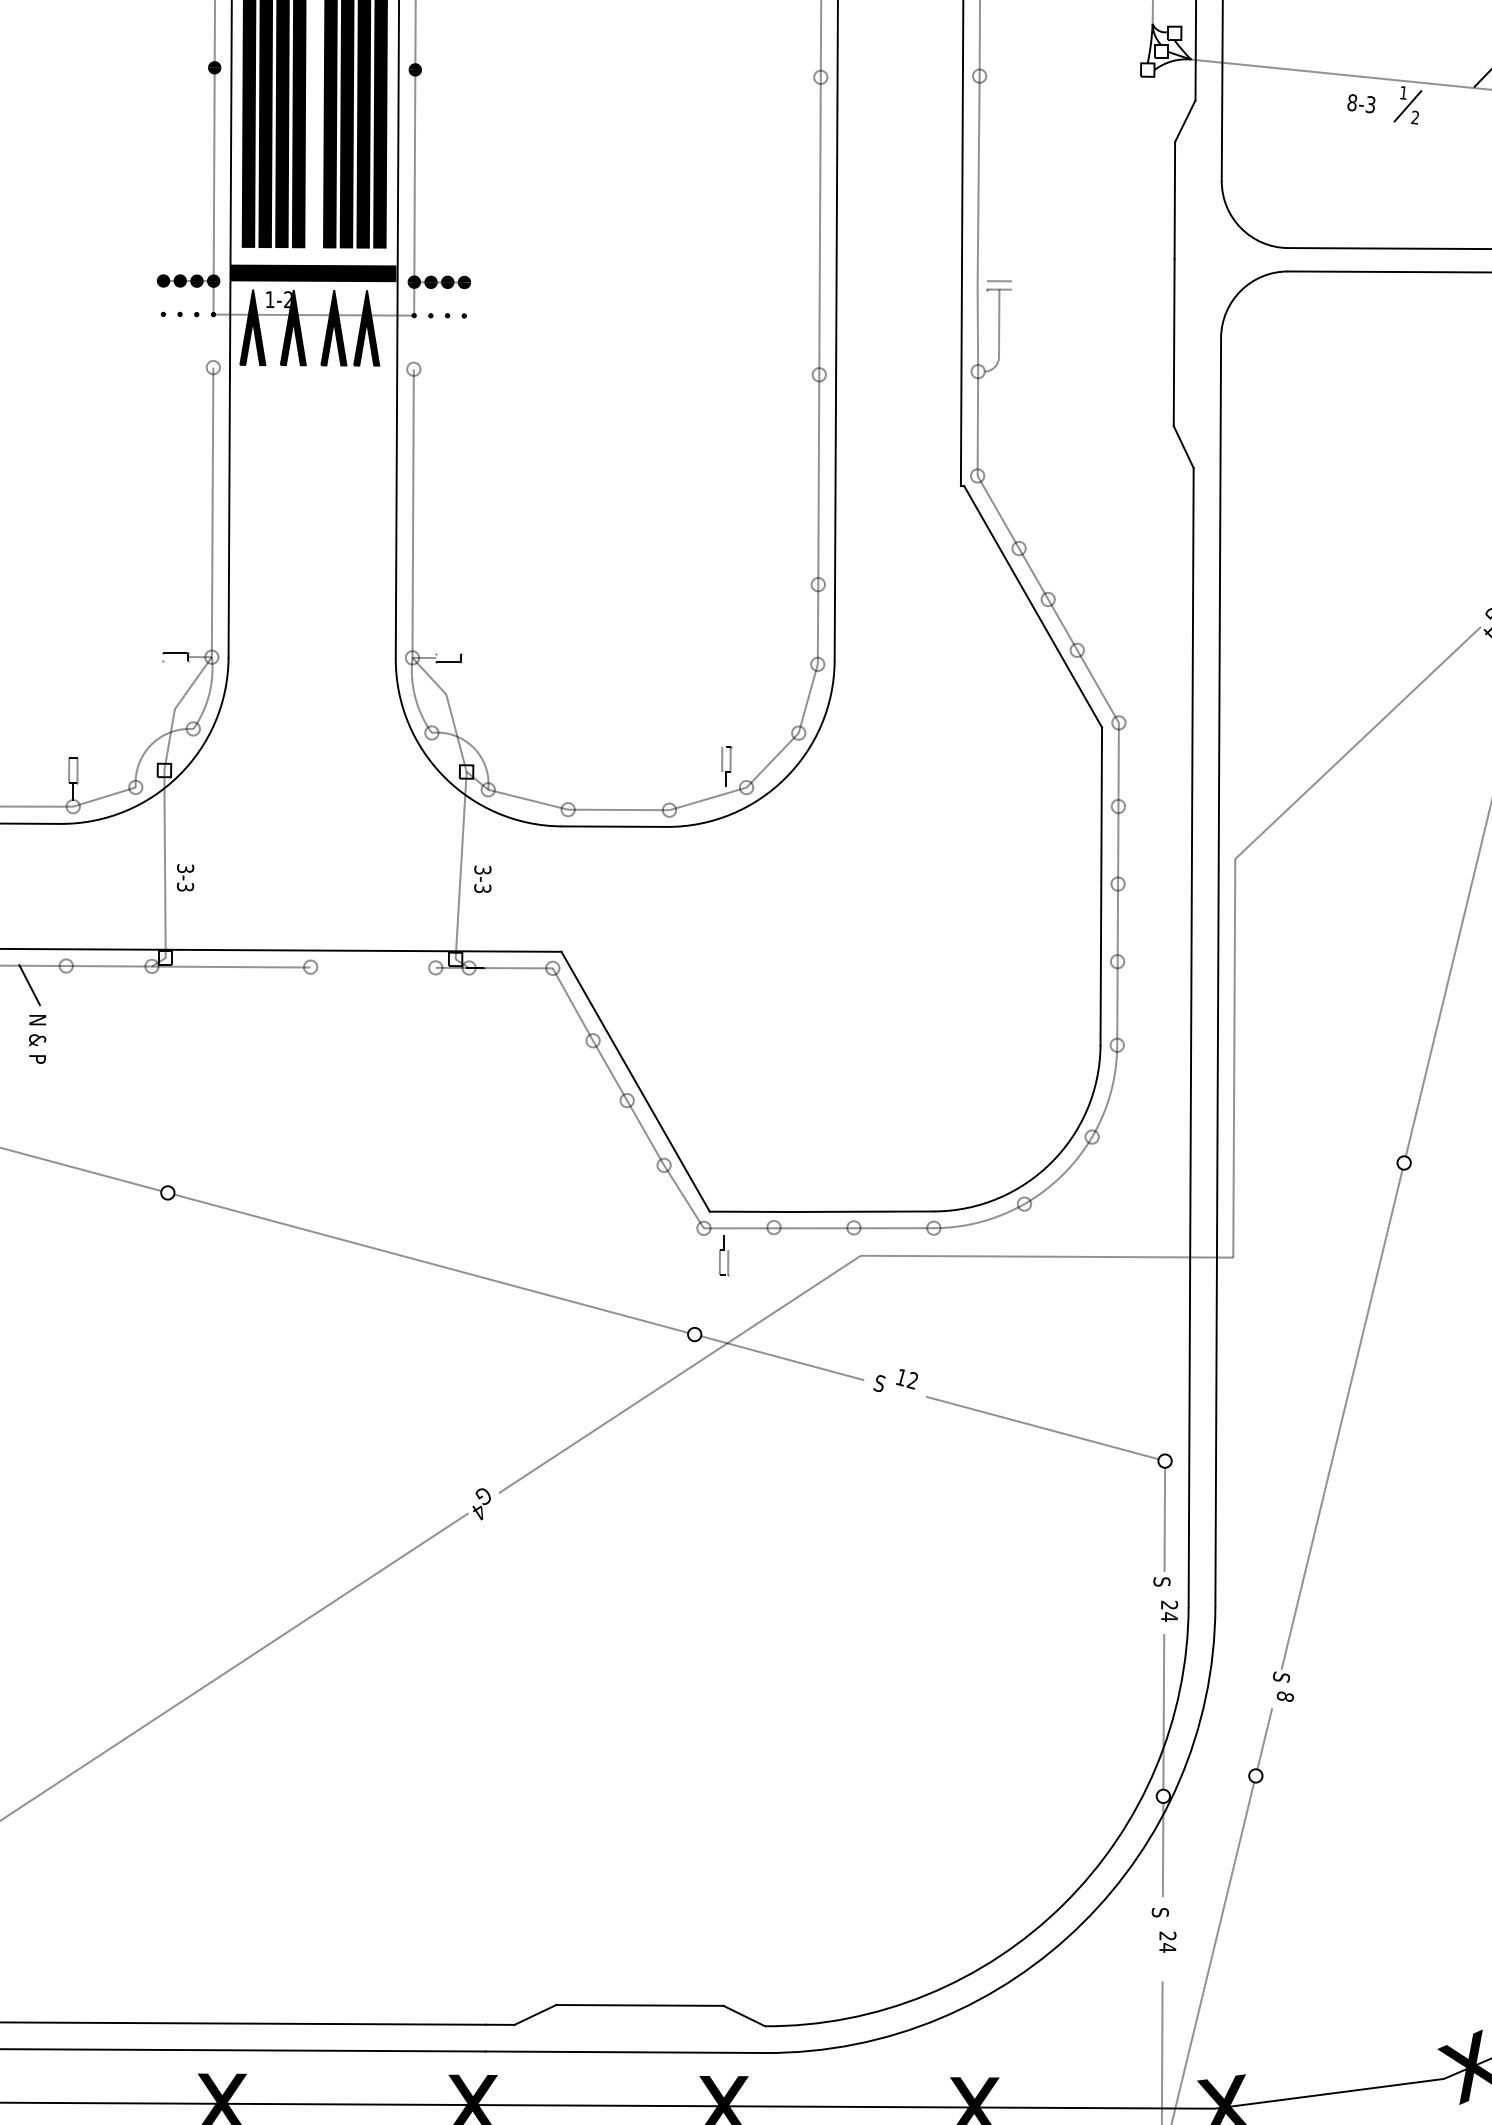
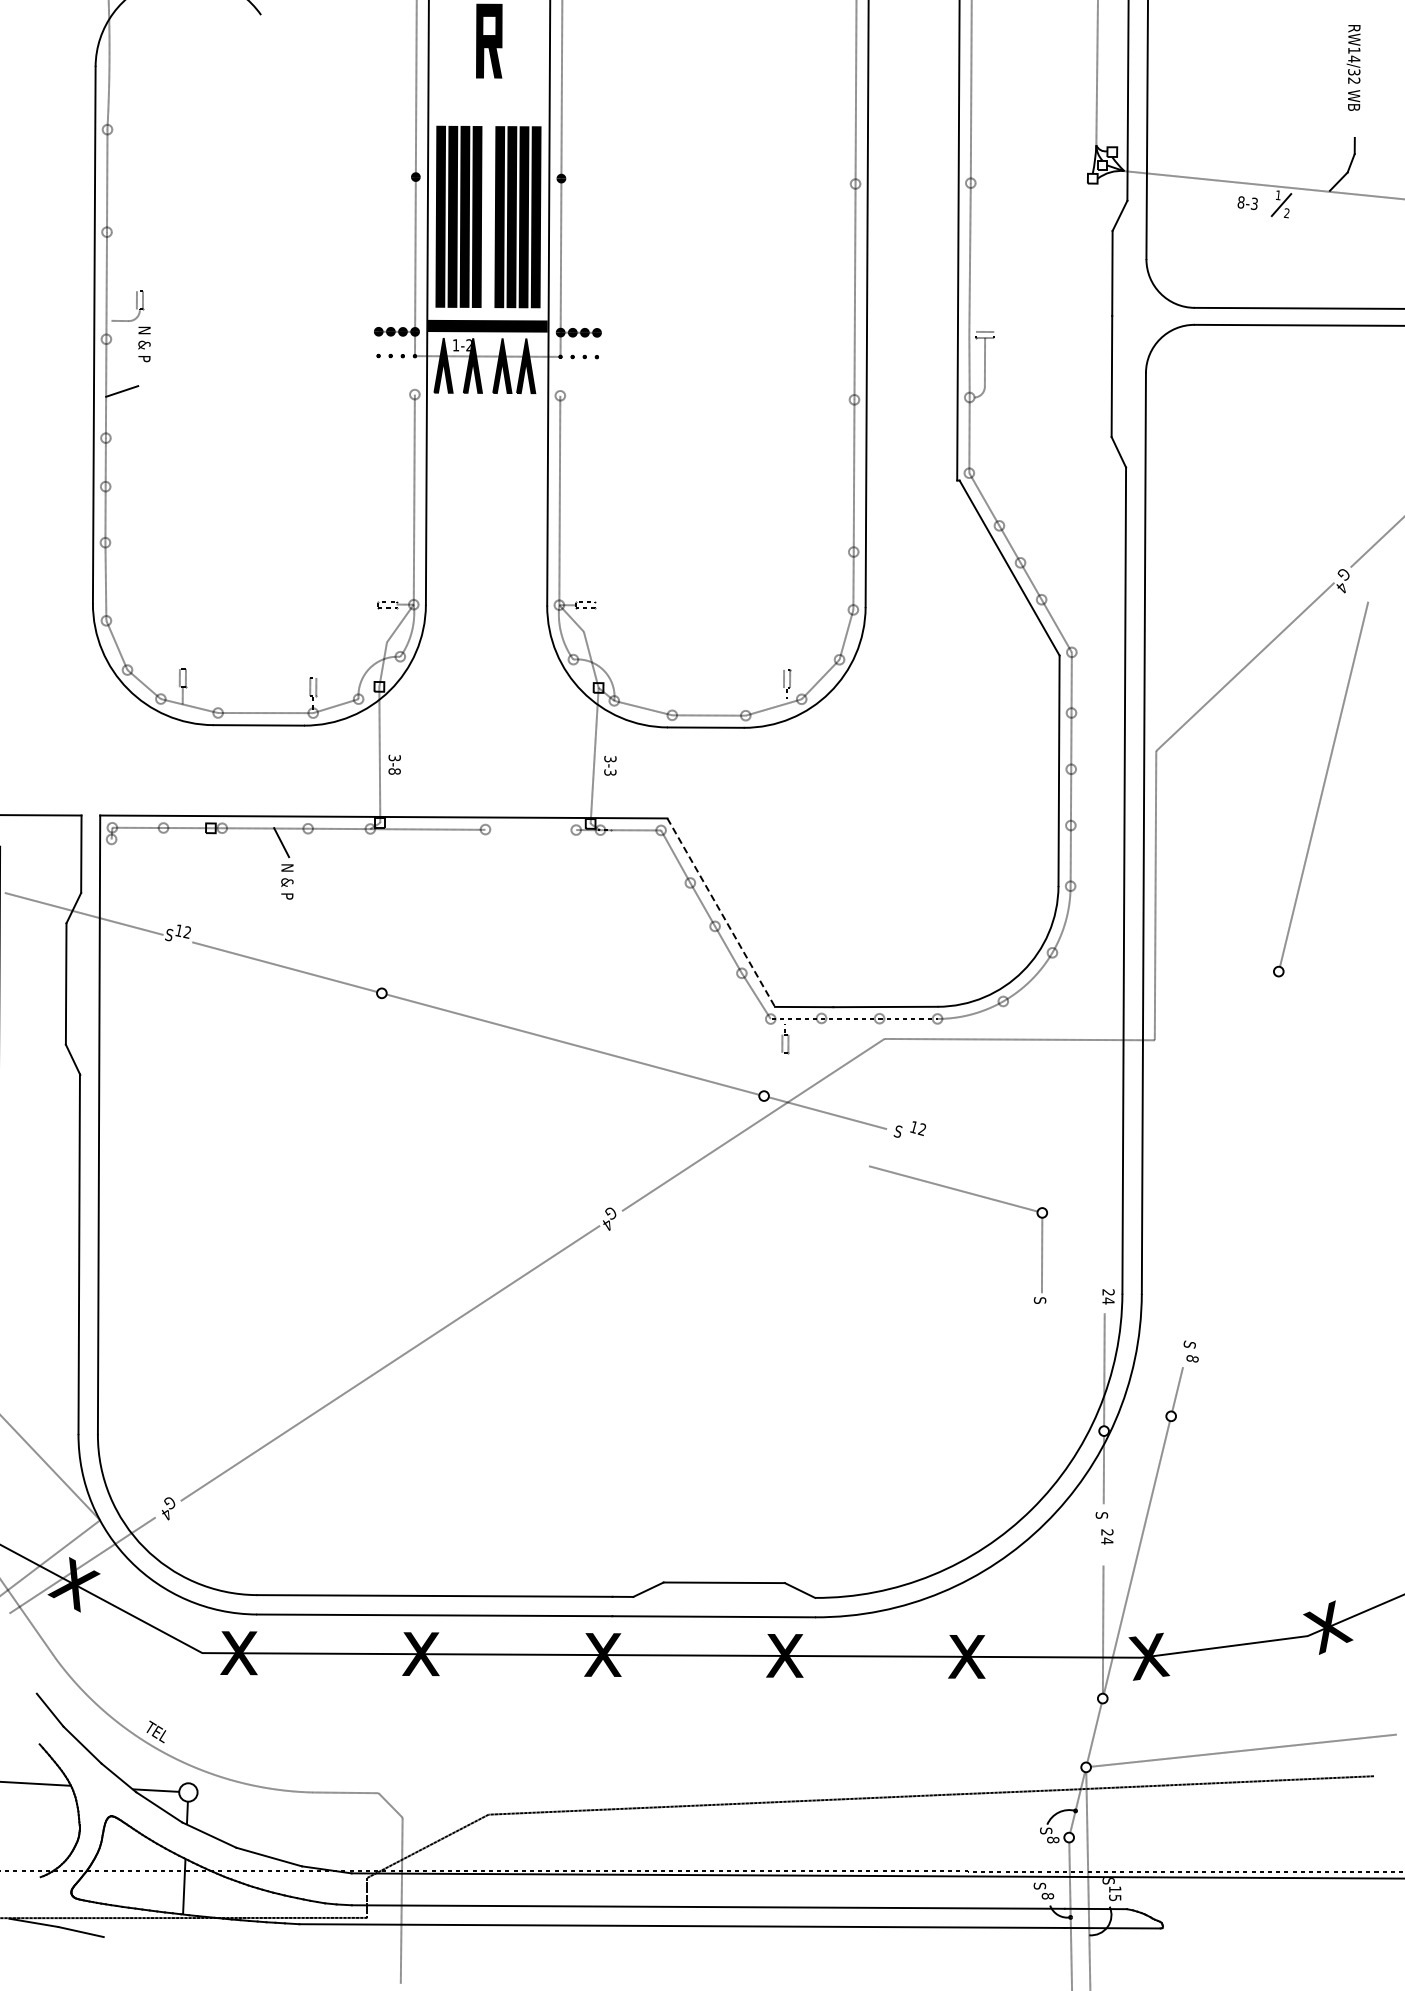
text: (185, 887) -> (394, 771), 3-3 -> 3-8
line: (636, 1081) -> (721, 912), solid -> dashed
line: (1341, 1419) -> (1233, 1157), removed
part: (1064, 1435) -> (969, 1194), moved

